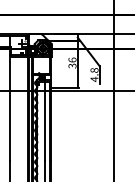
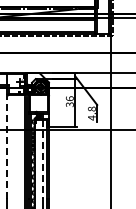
line: (10, 107) -> (7, 146), solid -> dashed
line: (45, 120) -> (42, 159), solid -> dashed

